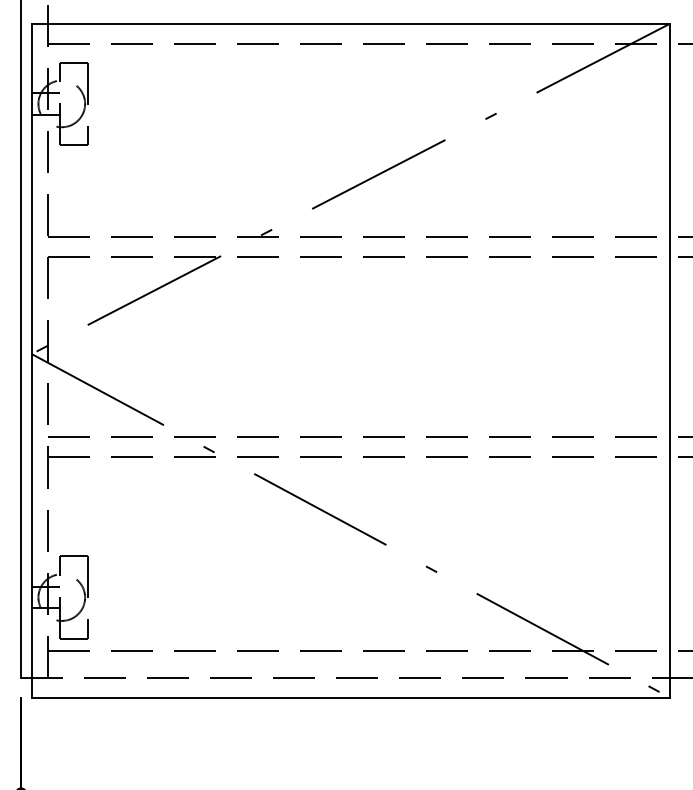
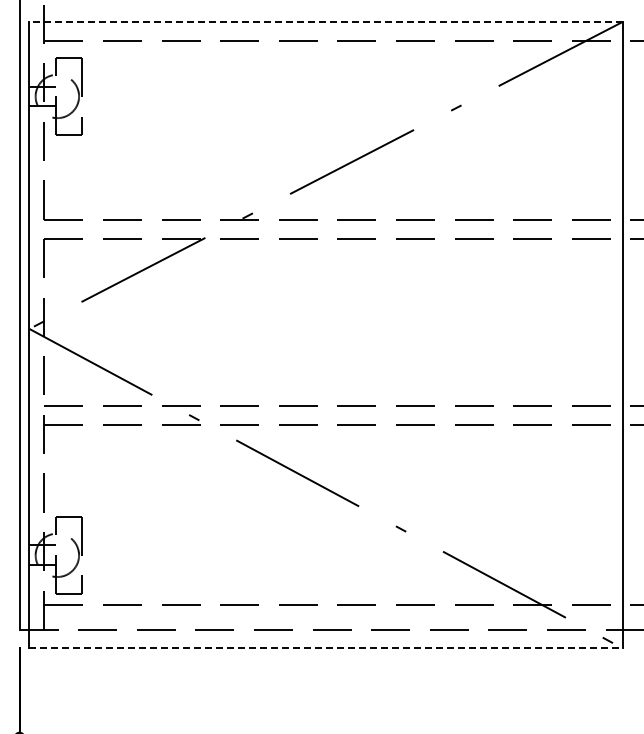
line: (351, 24) -> (326, 22), solid -> dashed
line: (351, 697) -> (326, 648), solid -> dashed

